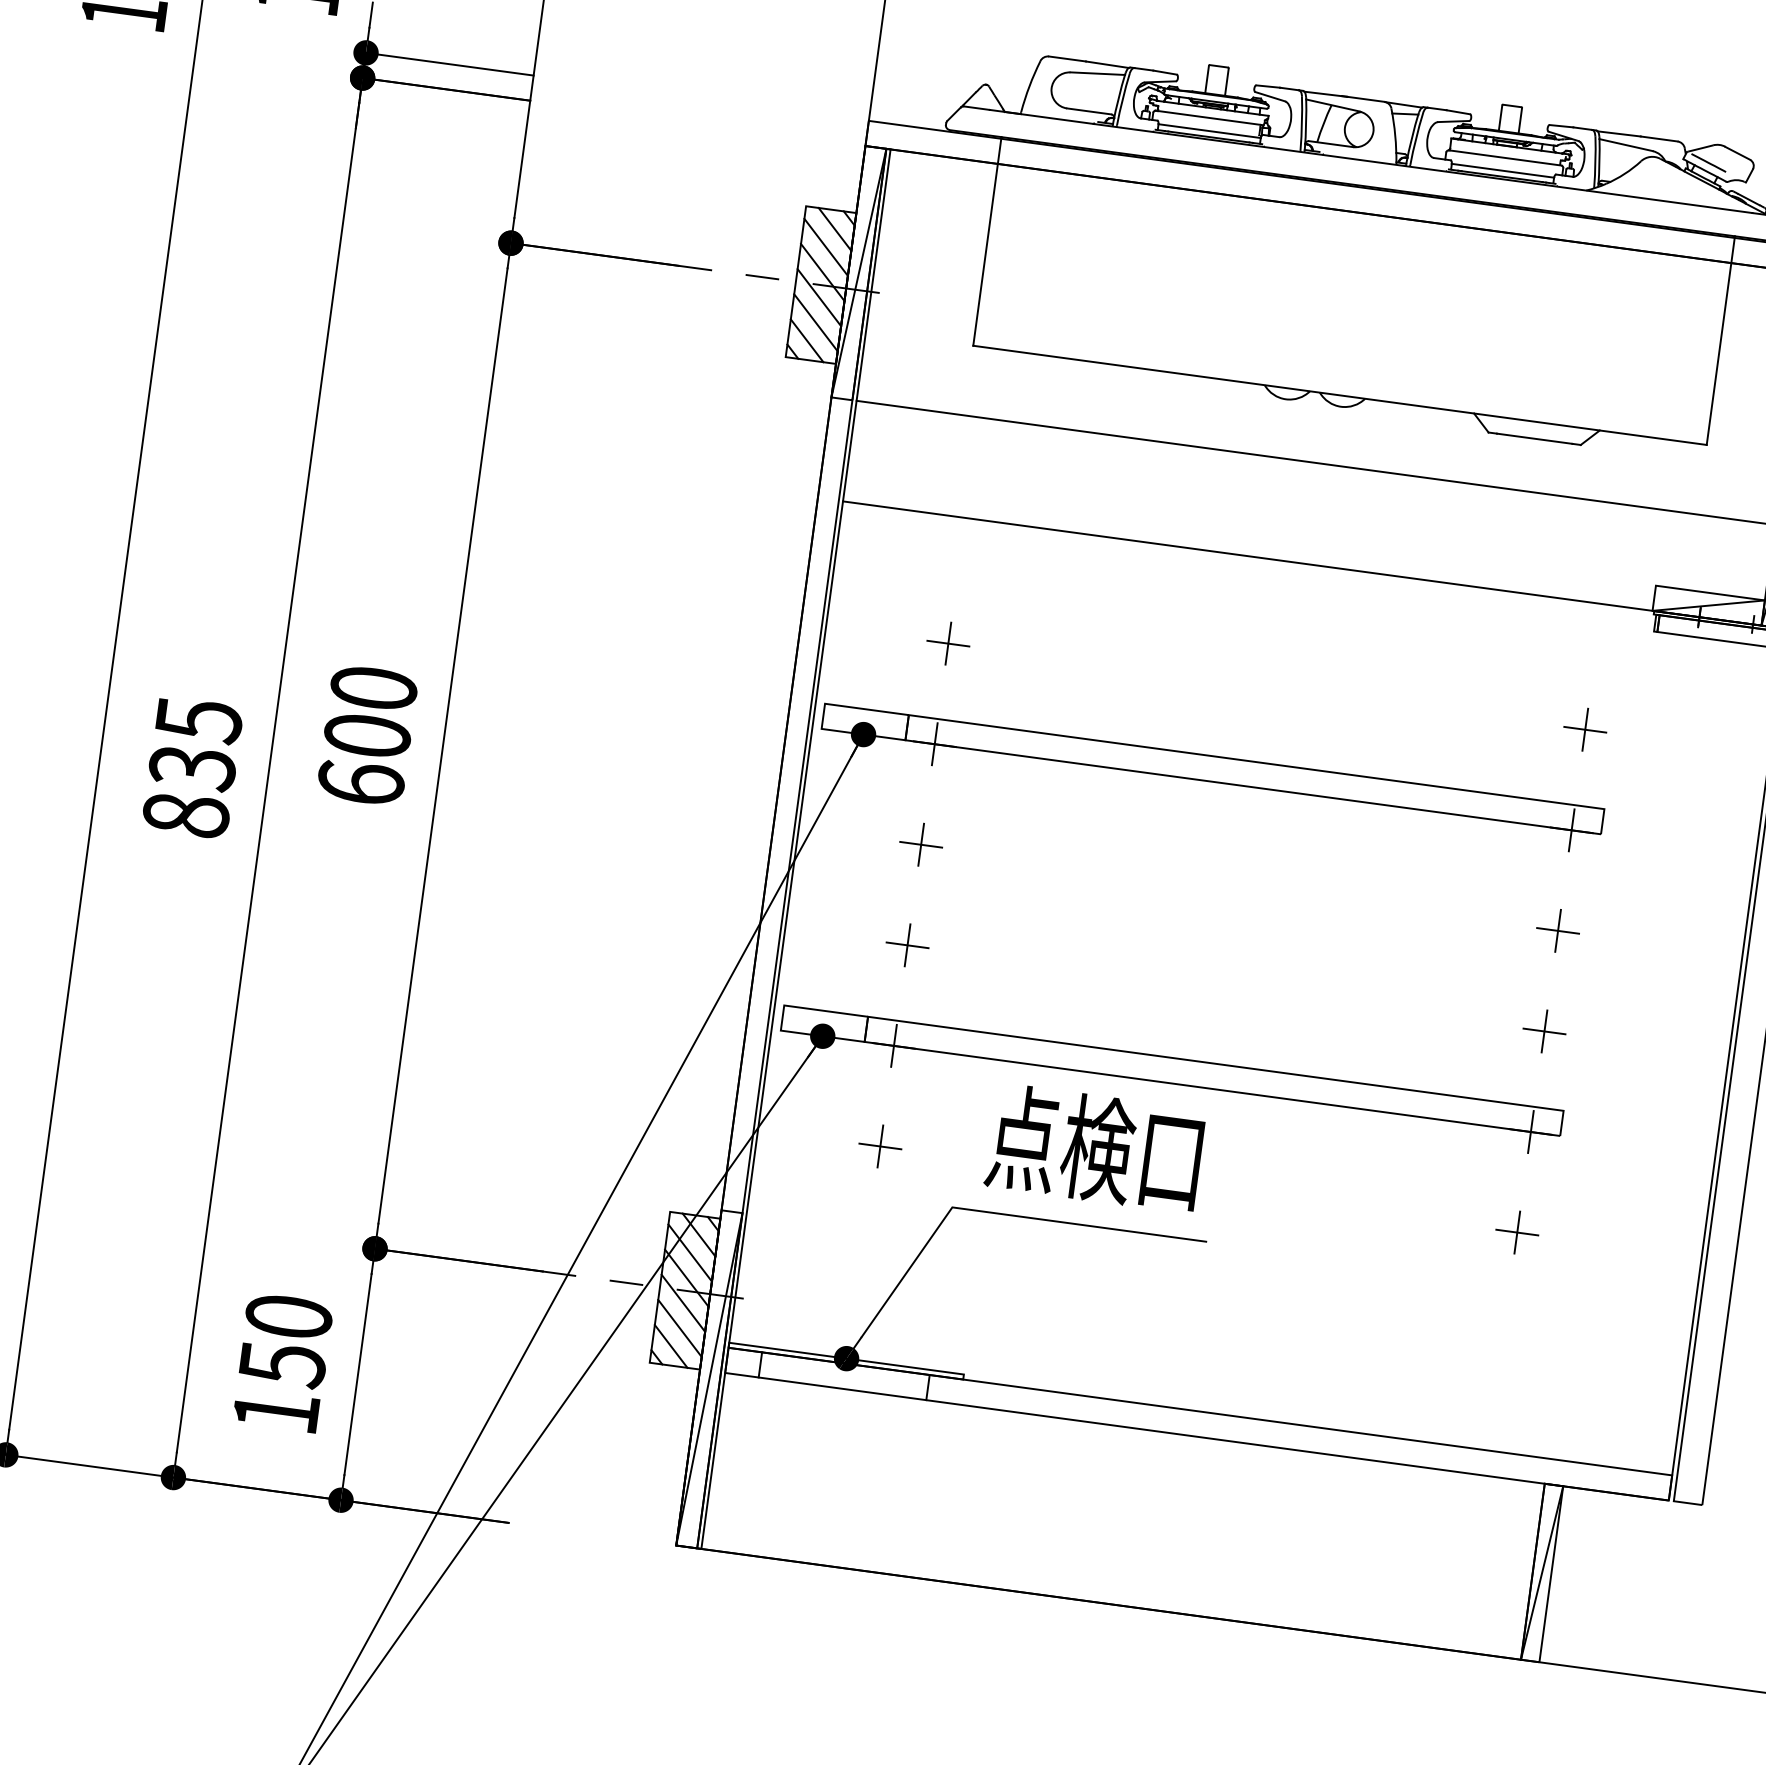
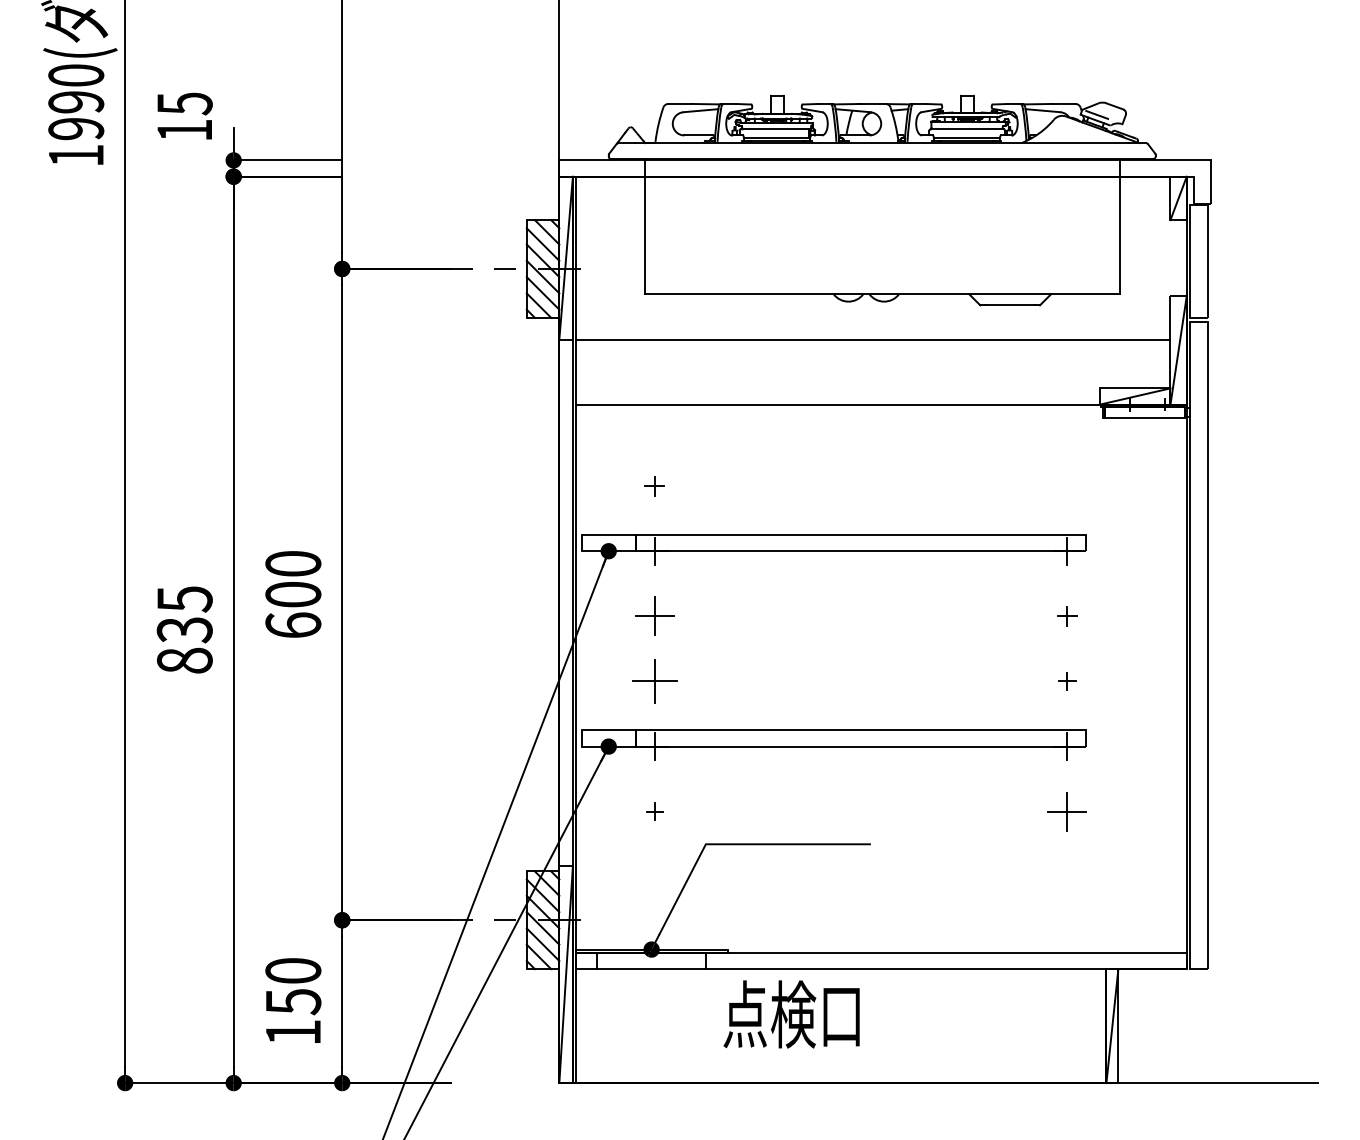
part: (947, 644) -> (654, 486), size x0.7
part: (1585, 730) -> (1067, 486), removed
part: (920, 844) -> (654, 616), size x1.4
part: (1558, 931) -> (1067, 616), size x0.7
part: (907, 945) -> (654, 681), size x1.6
part: (1544, 1031) -> (1067, 681), size x0.6
part: (879, 1146) -> (654, 811), size x0.6
text: (1094, 1148) -> (791, 1014), moved
part: (1517, 1232) -> (1067, 811), size x1.4

